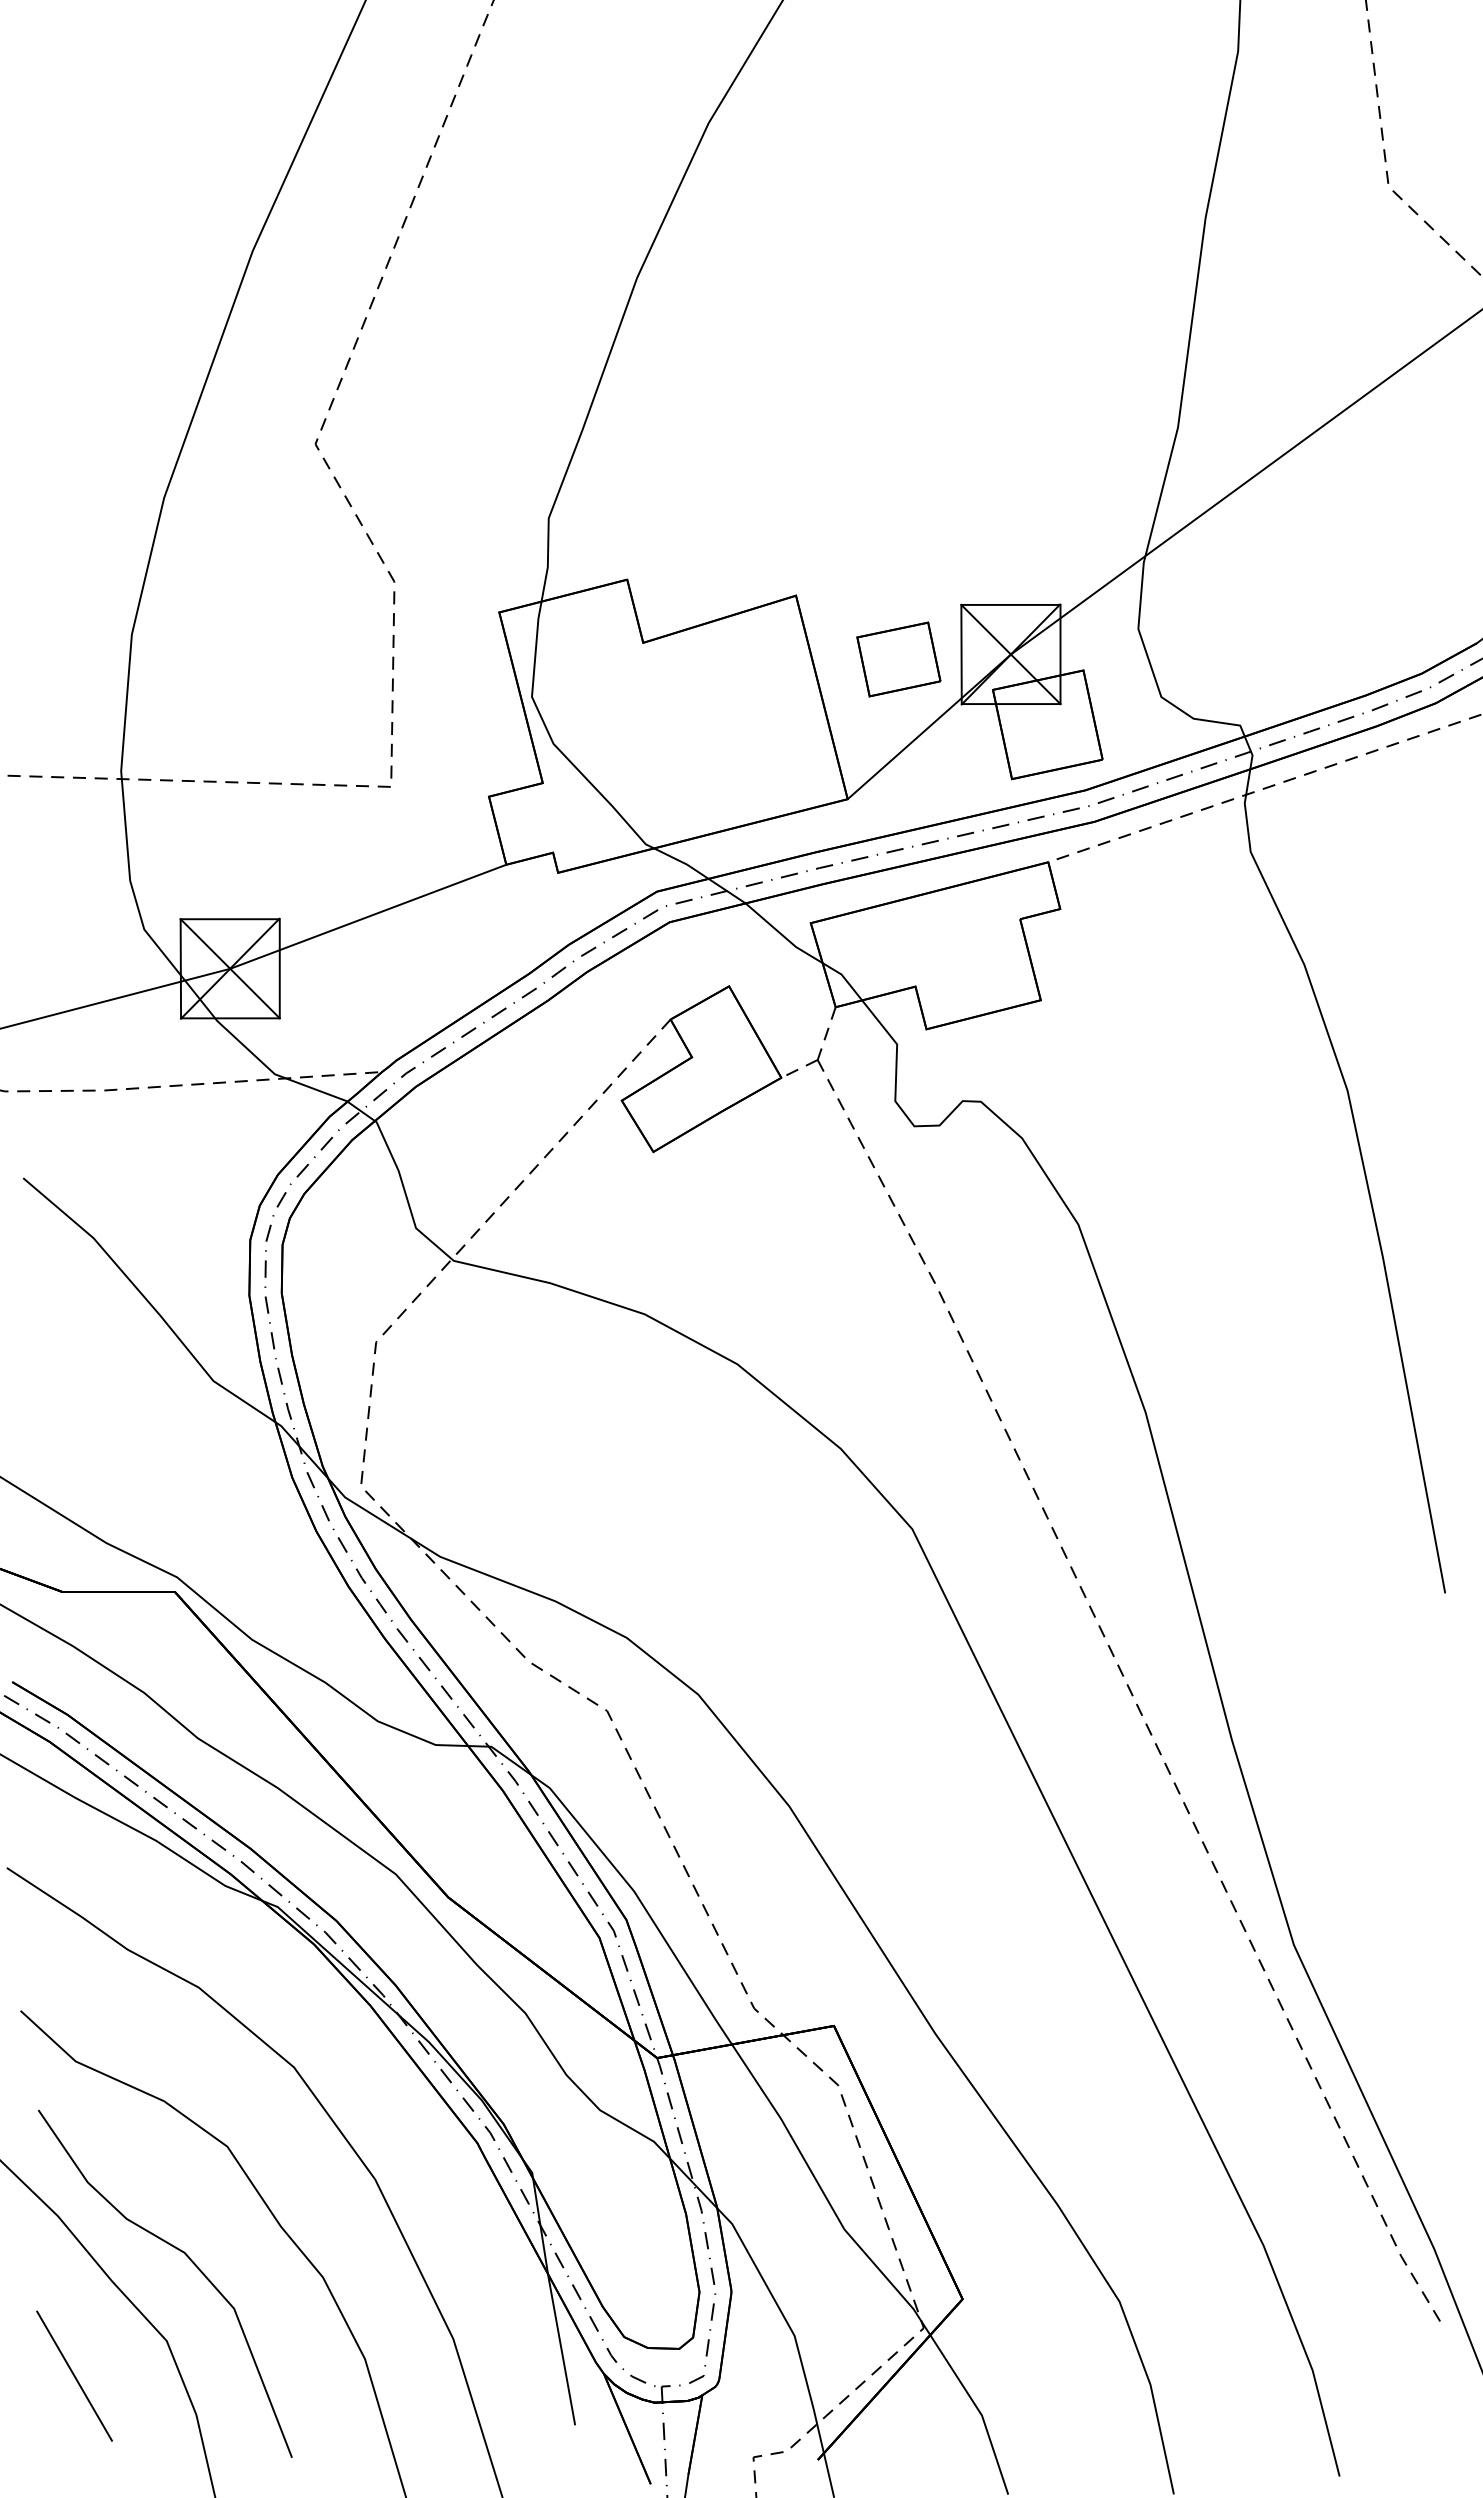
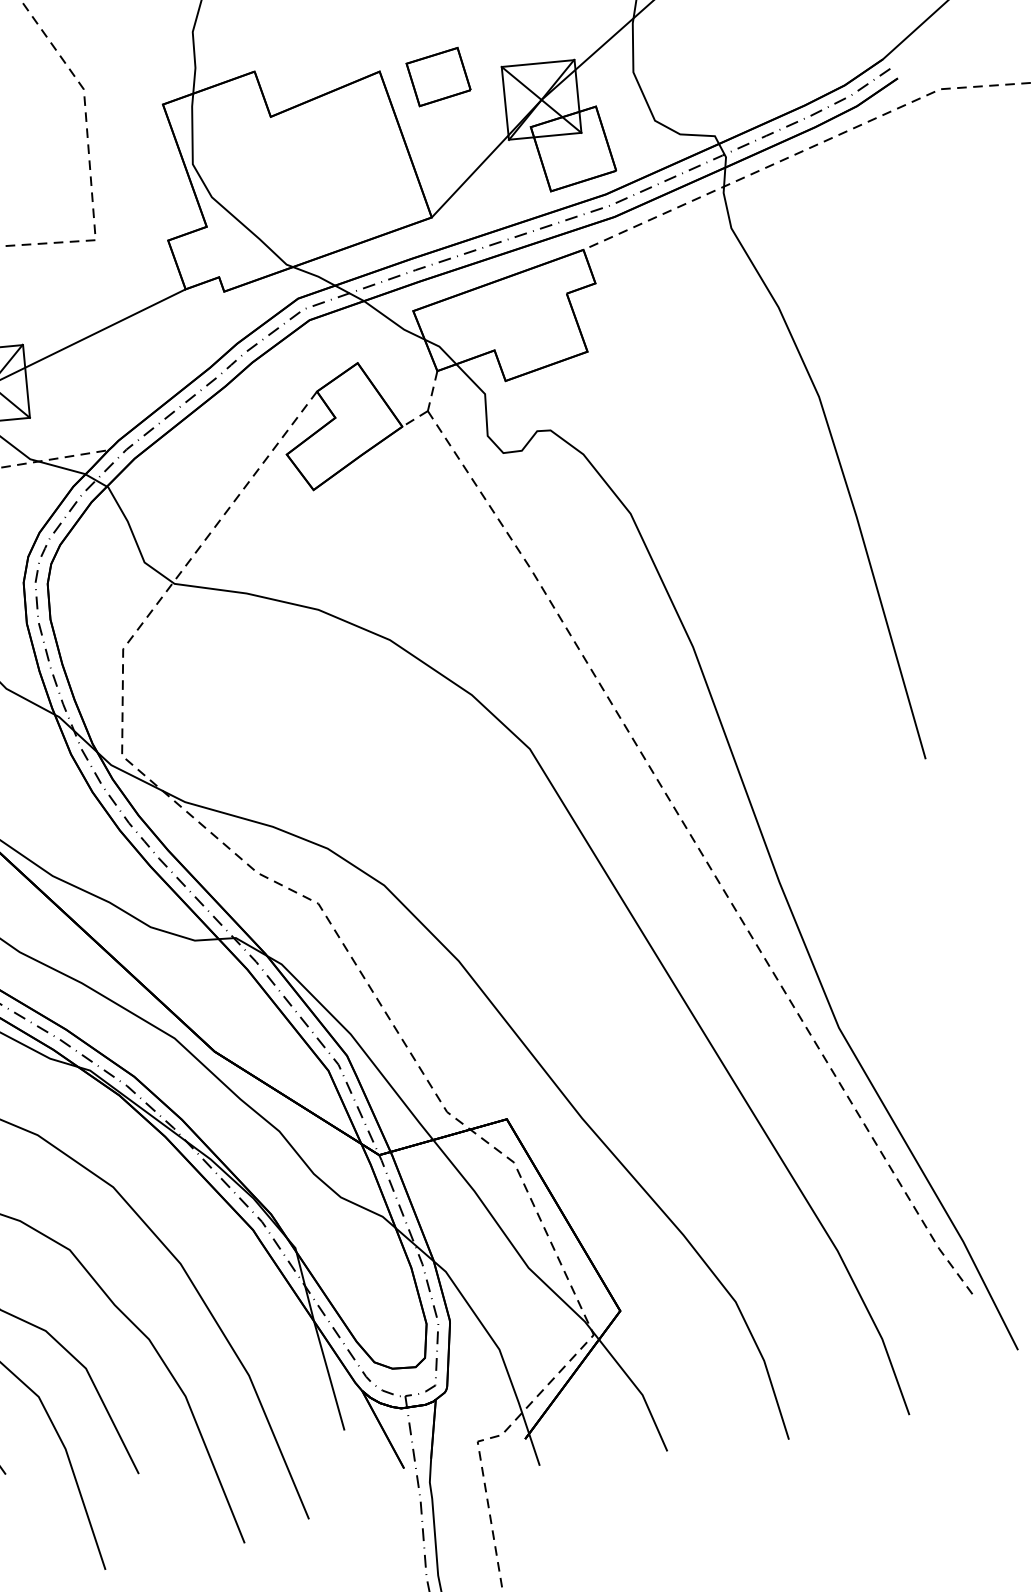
part: (898, 659) -> (438, 77), moved

